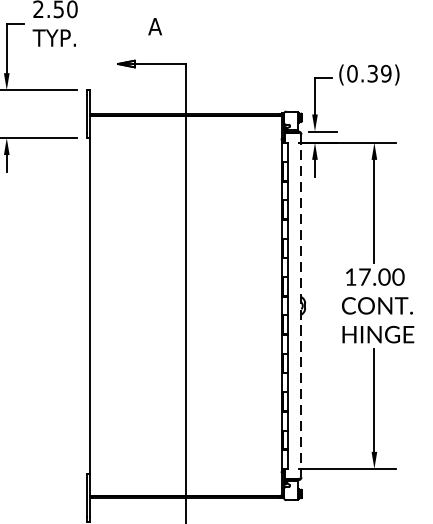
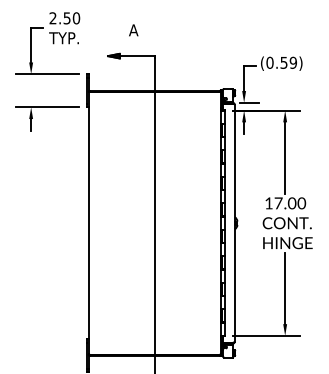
text: (371, 71) -> (283, 61), (0.39) -> (0.59)
line: (301, 306) -> (234, 223), dashed -> solid

